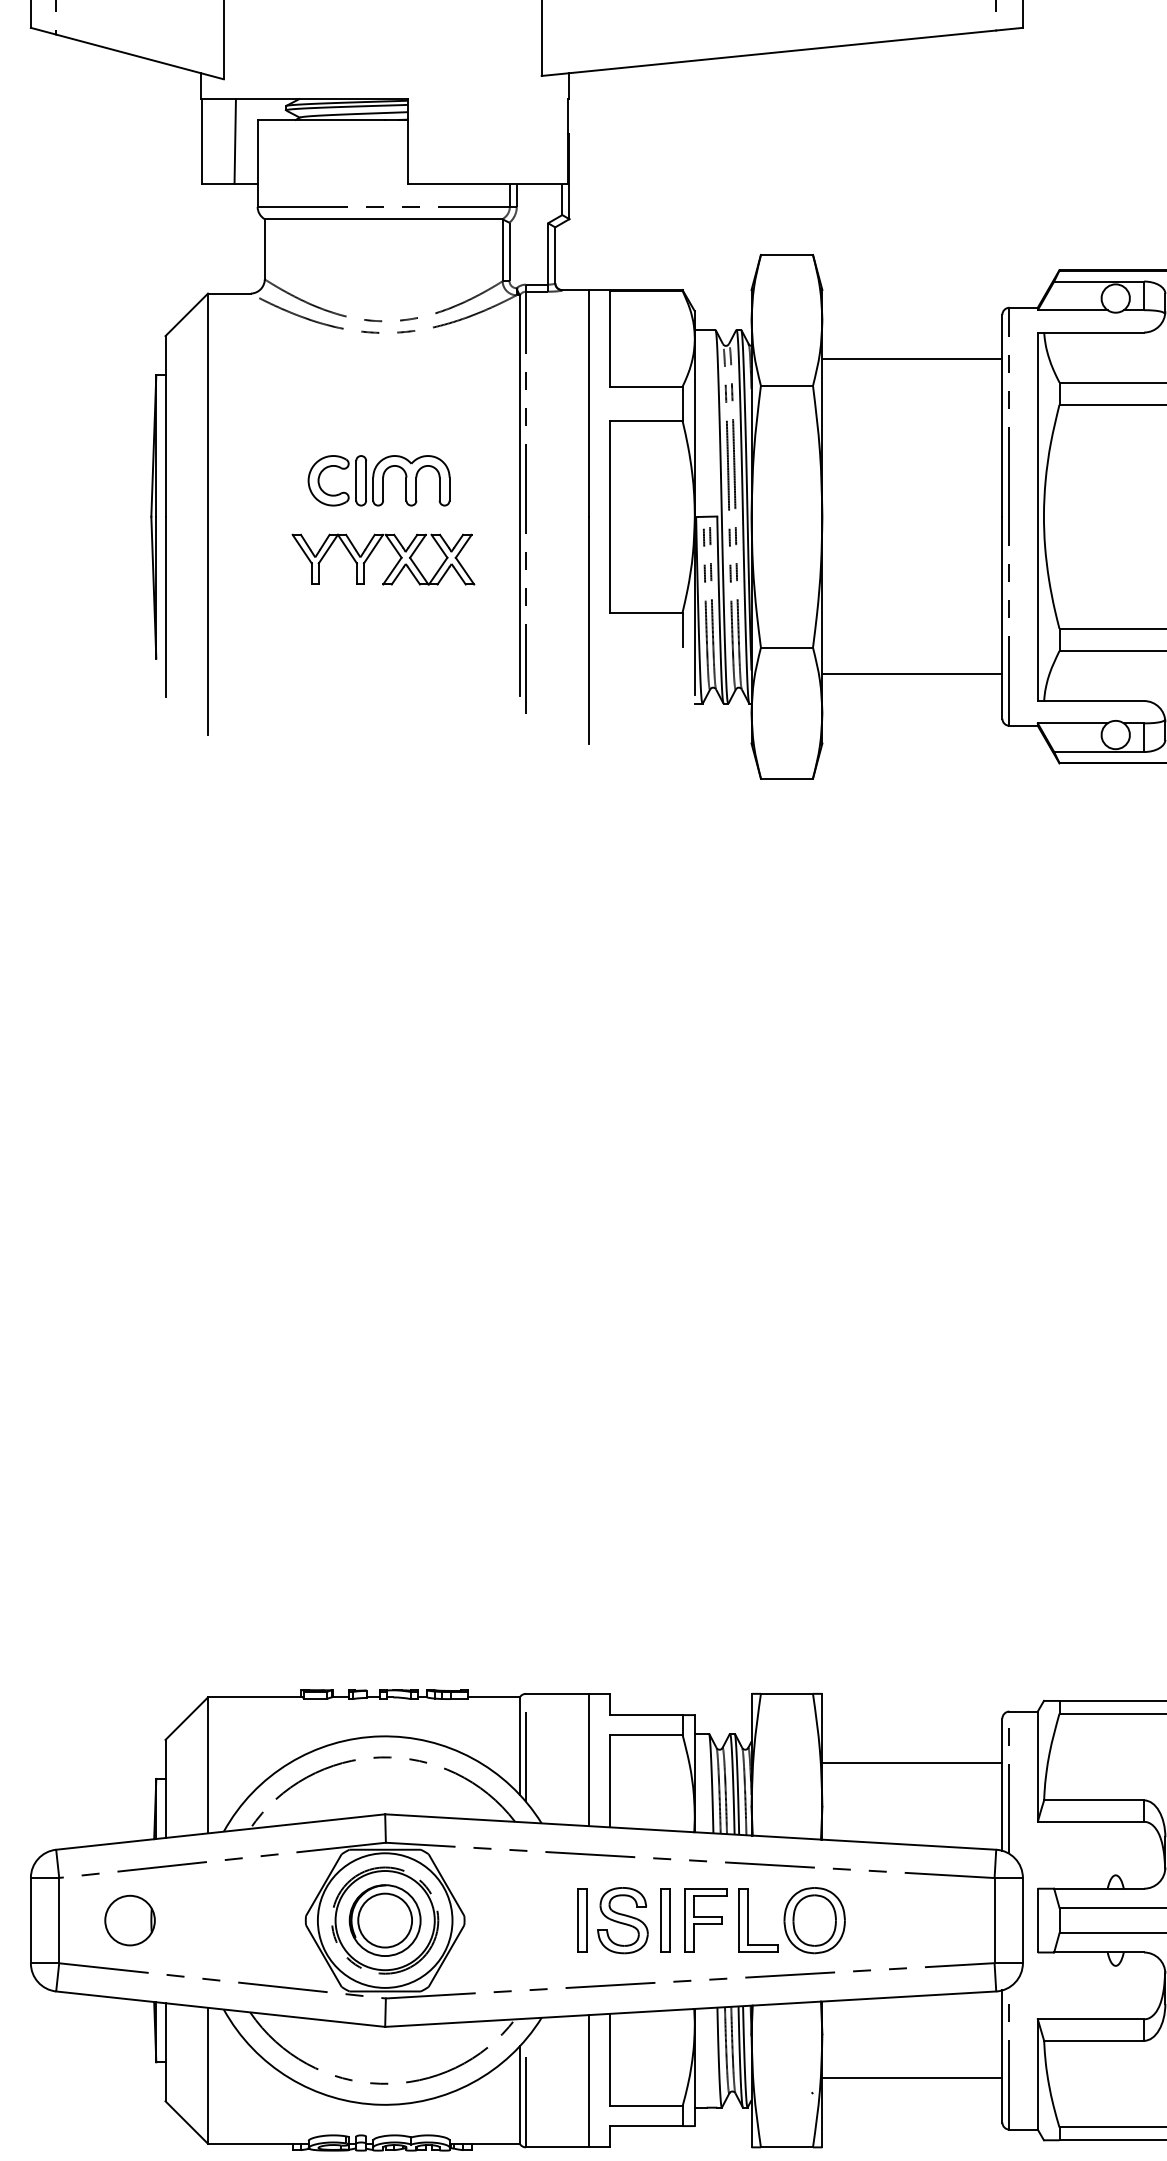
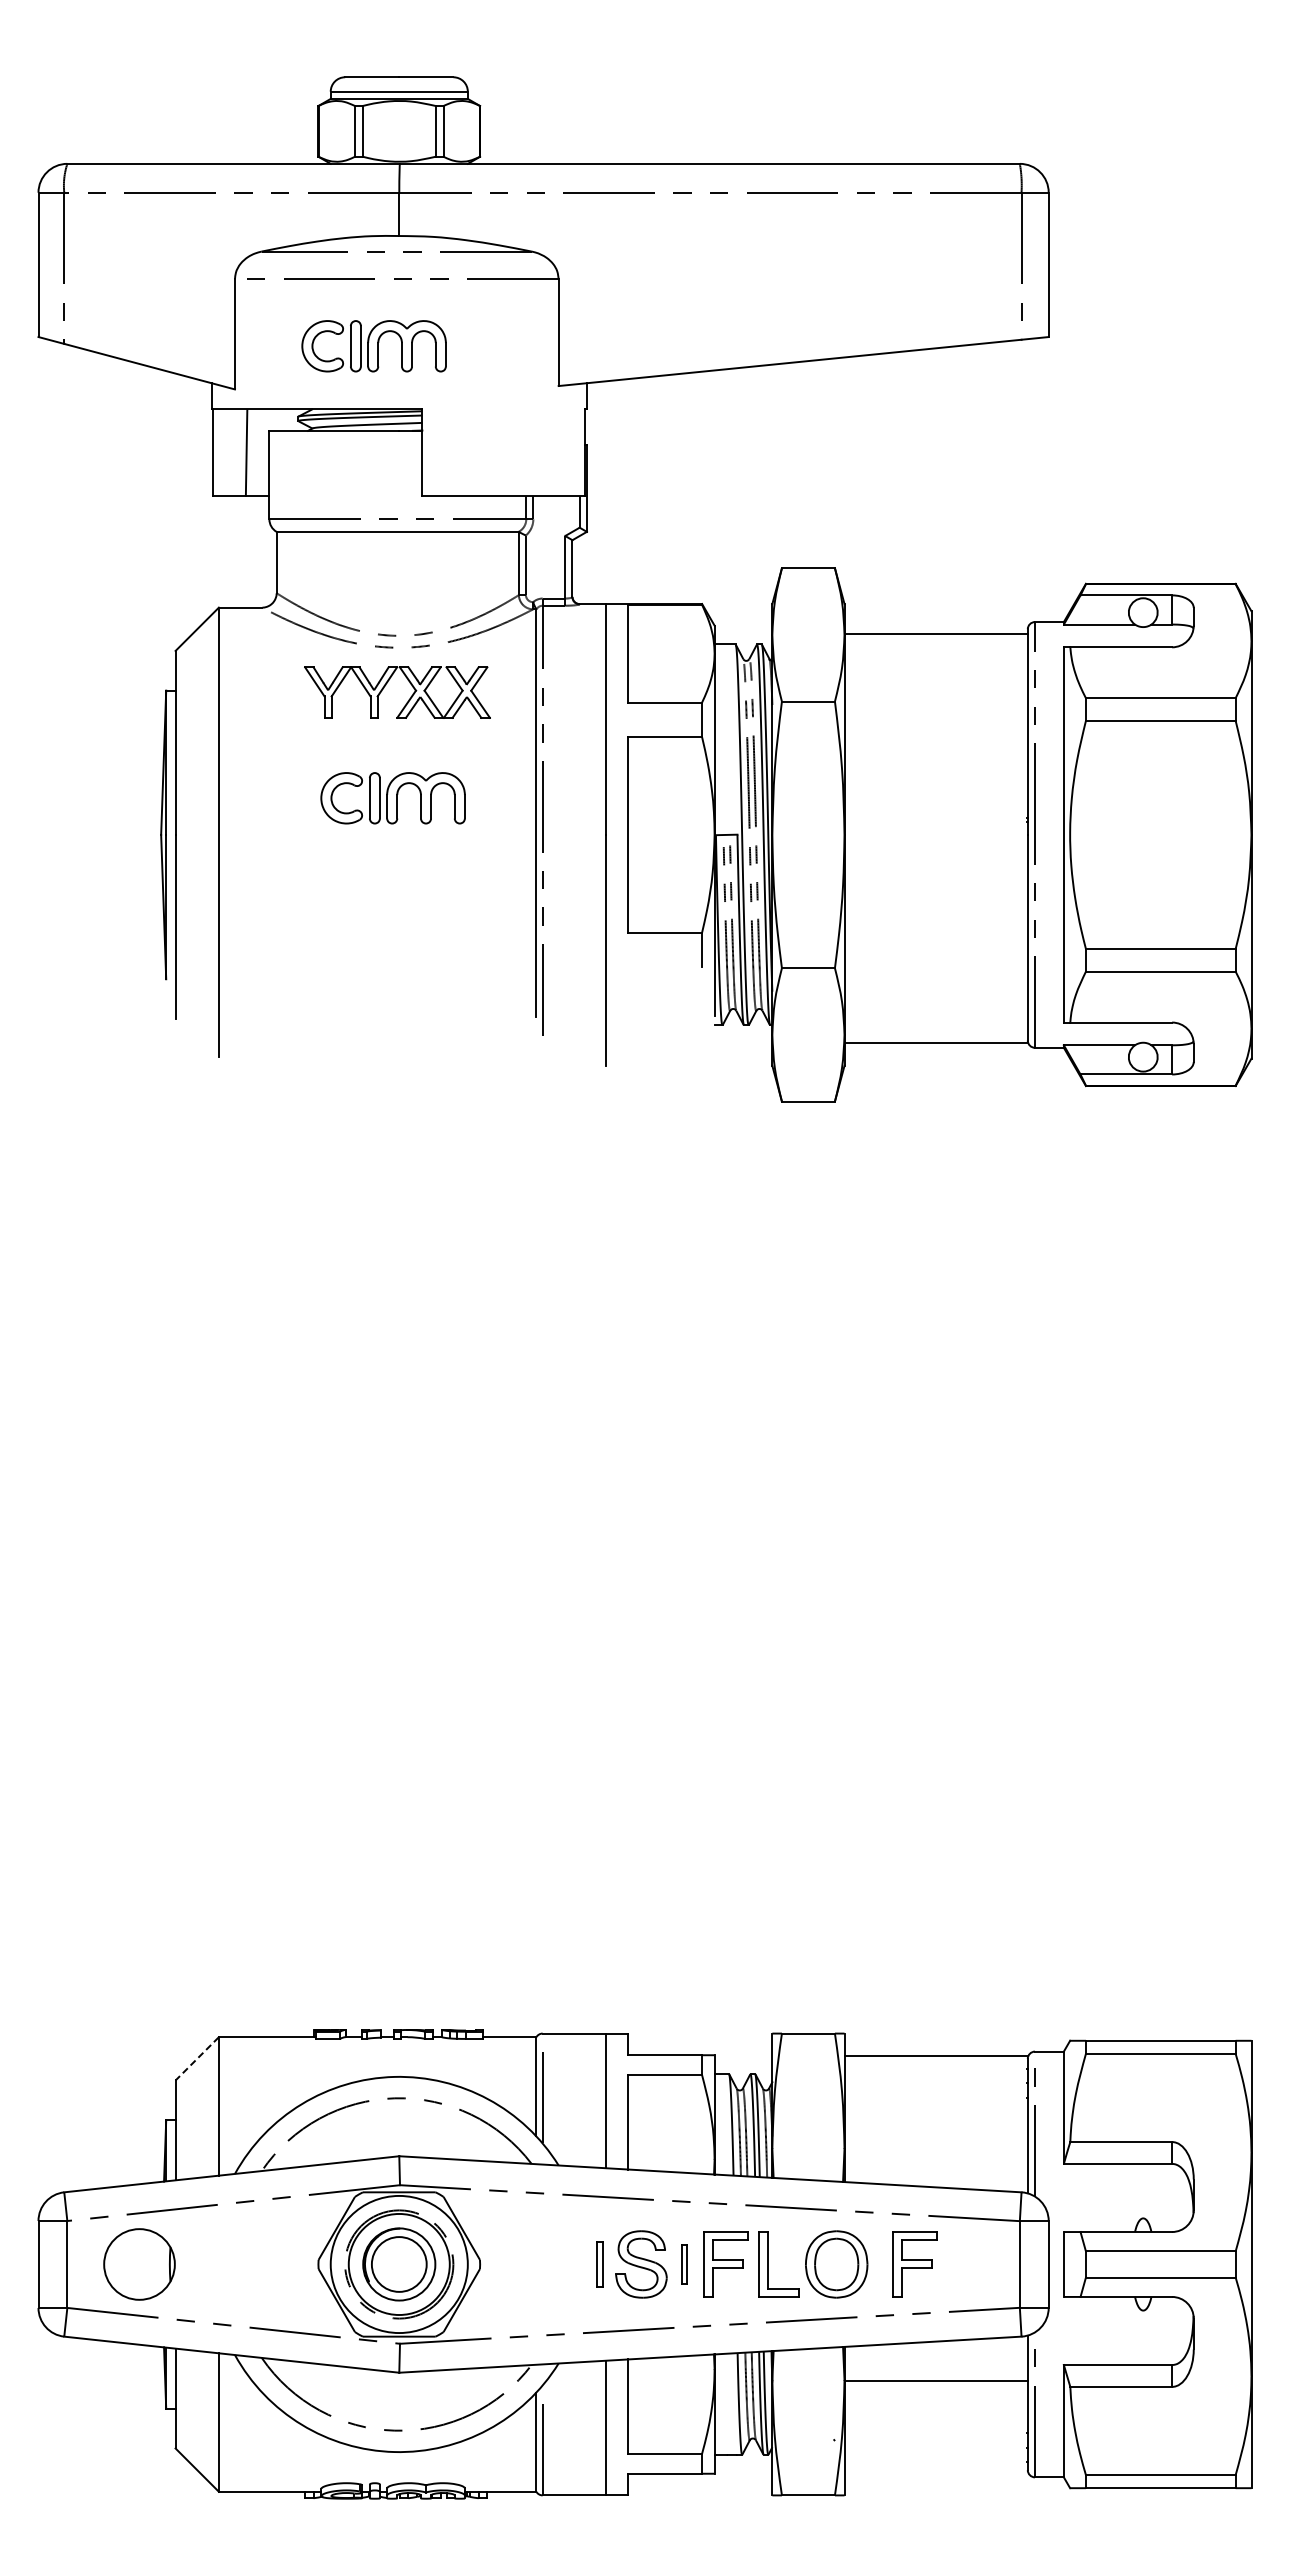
part: (359, 37) -> (373, 346), added
line: (911, 359) -> (935, 633), moved
part: (372, 552) -> (386, 685), moved
line: (911, 674) -> (935, 1043), moved
line: (187, 1718) -> (197, 2058), solid -> dashed
line: (911, 1763) -> (935, 2056), moved
part: (130, 1920) -> (139, 2264), size x1.4
part: (581, 1920) -> (599, 2264), size x0.7
part: (665, 1920) -> (684, 2264), size x0.6
part: (891, 1920) -> (914, 2264), added
line: (911, 2077) -> (935, 2380), moved

